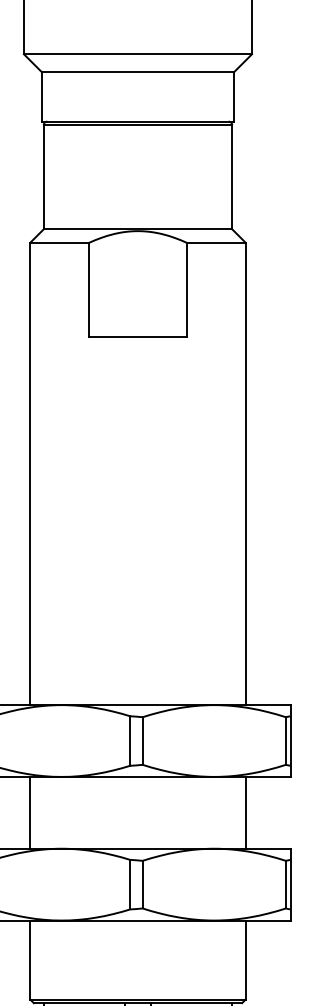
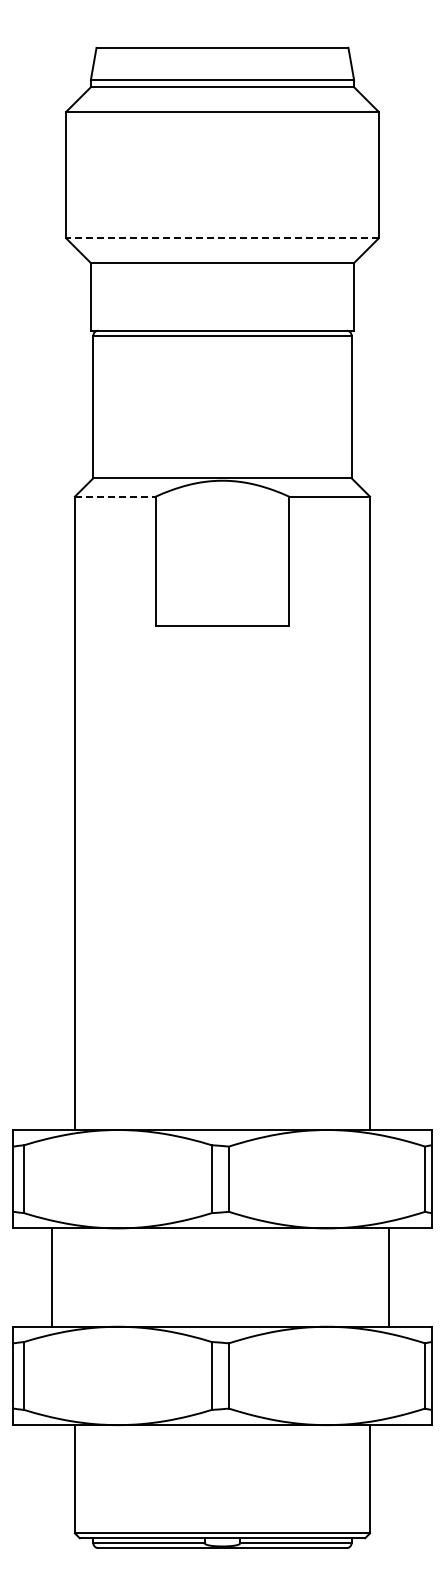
line: (137, 54) -> (221, 238), solid -> dashed
line: (59, 242) -> (115, 496), solid -> dashed
line: (29, 812) -> (51, 1277), moved
line: (246, 812) -> (389, 1277), moved

